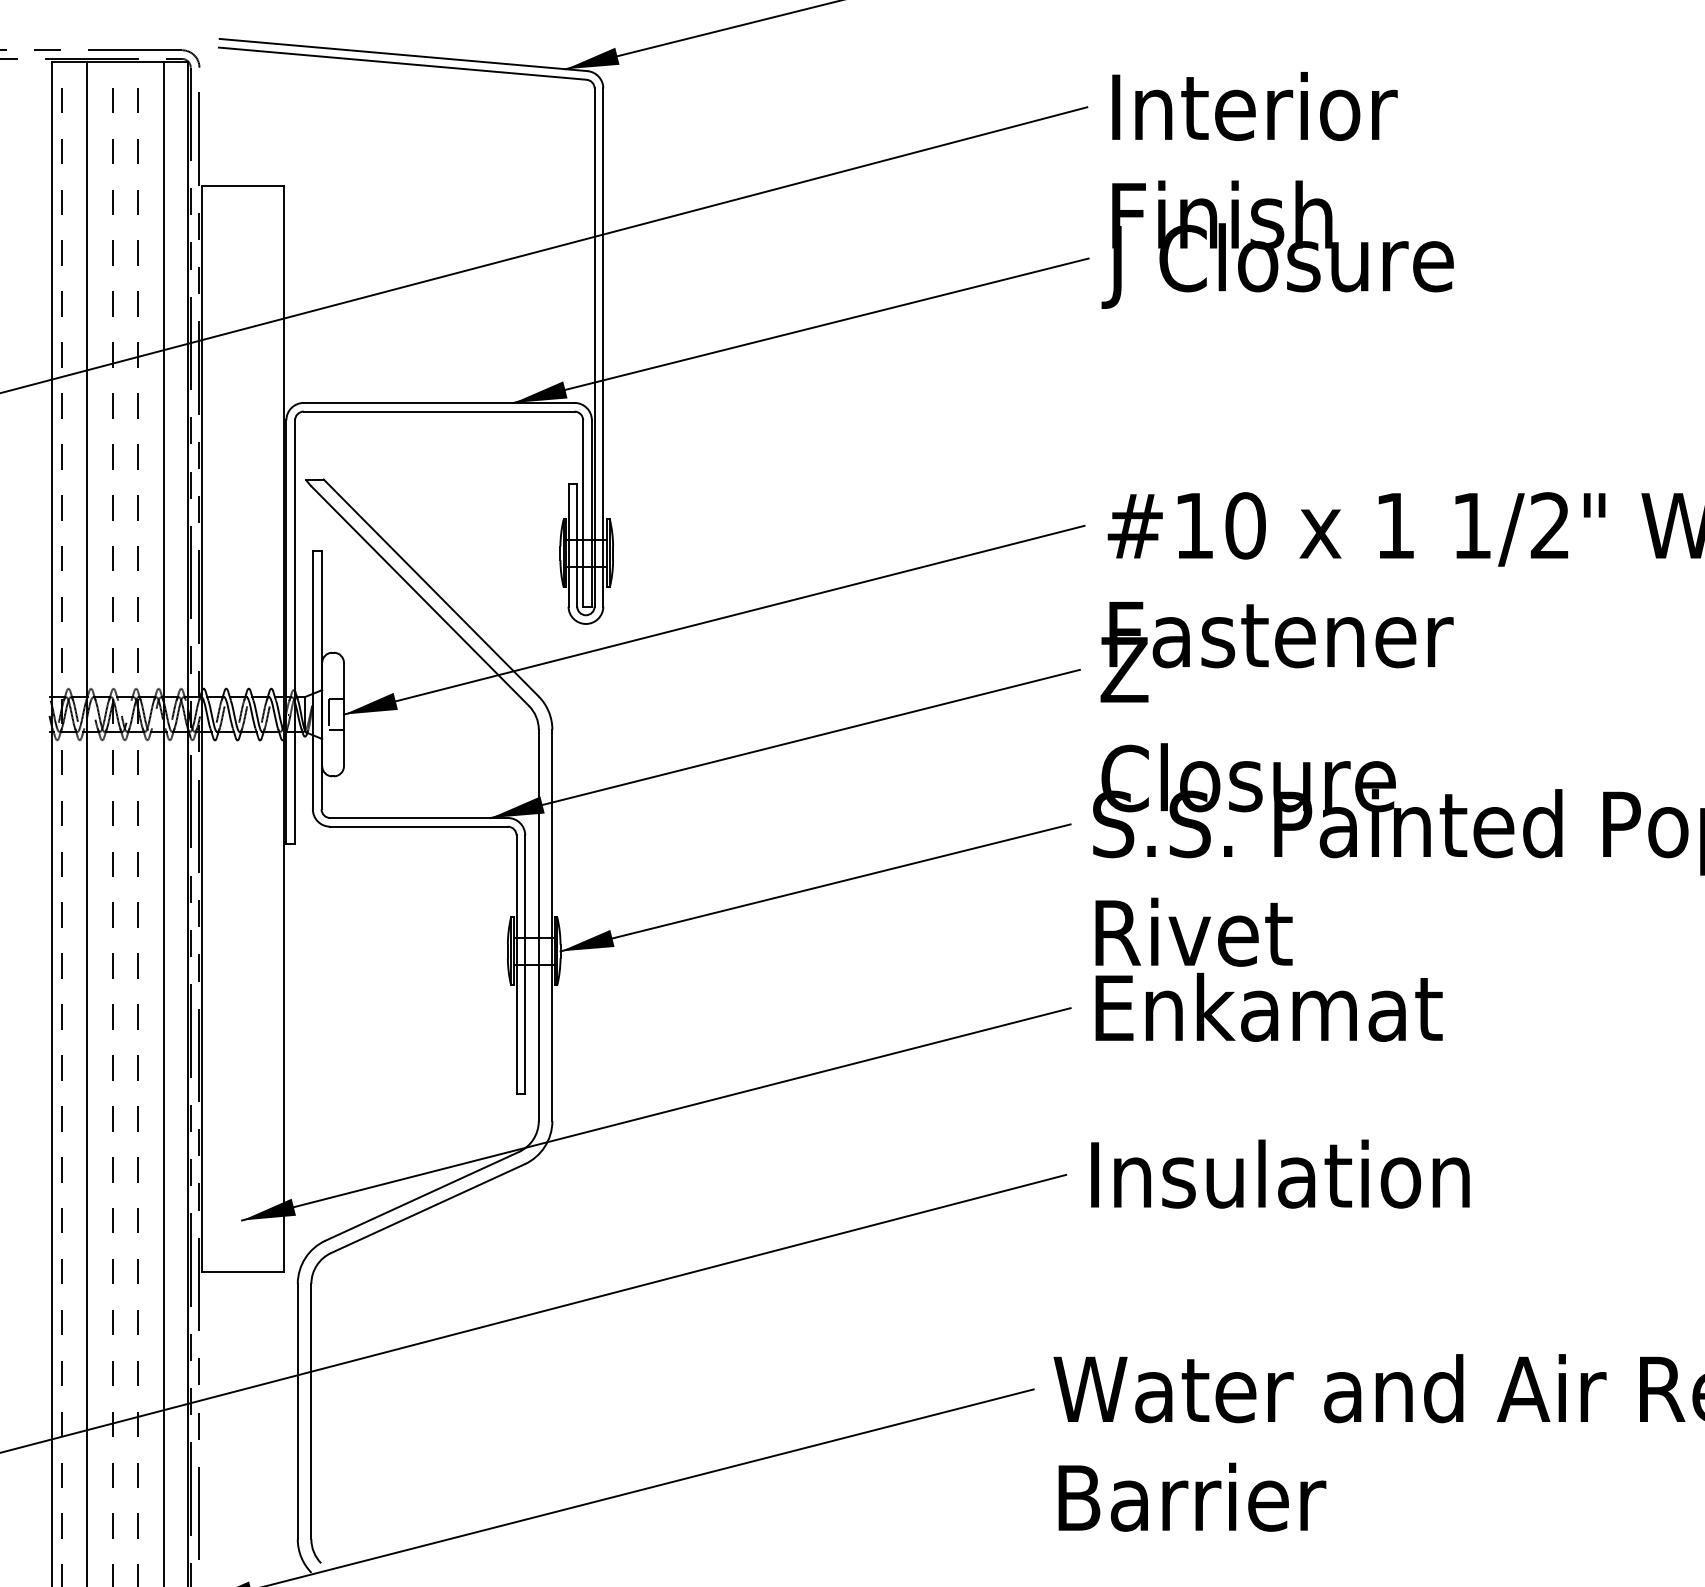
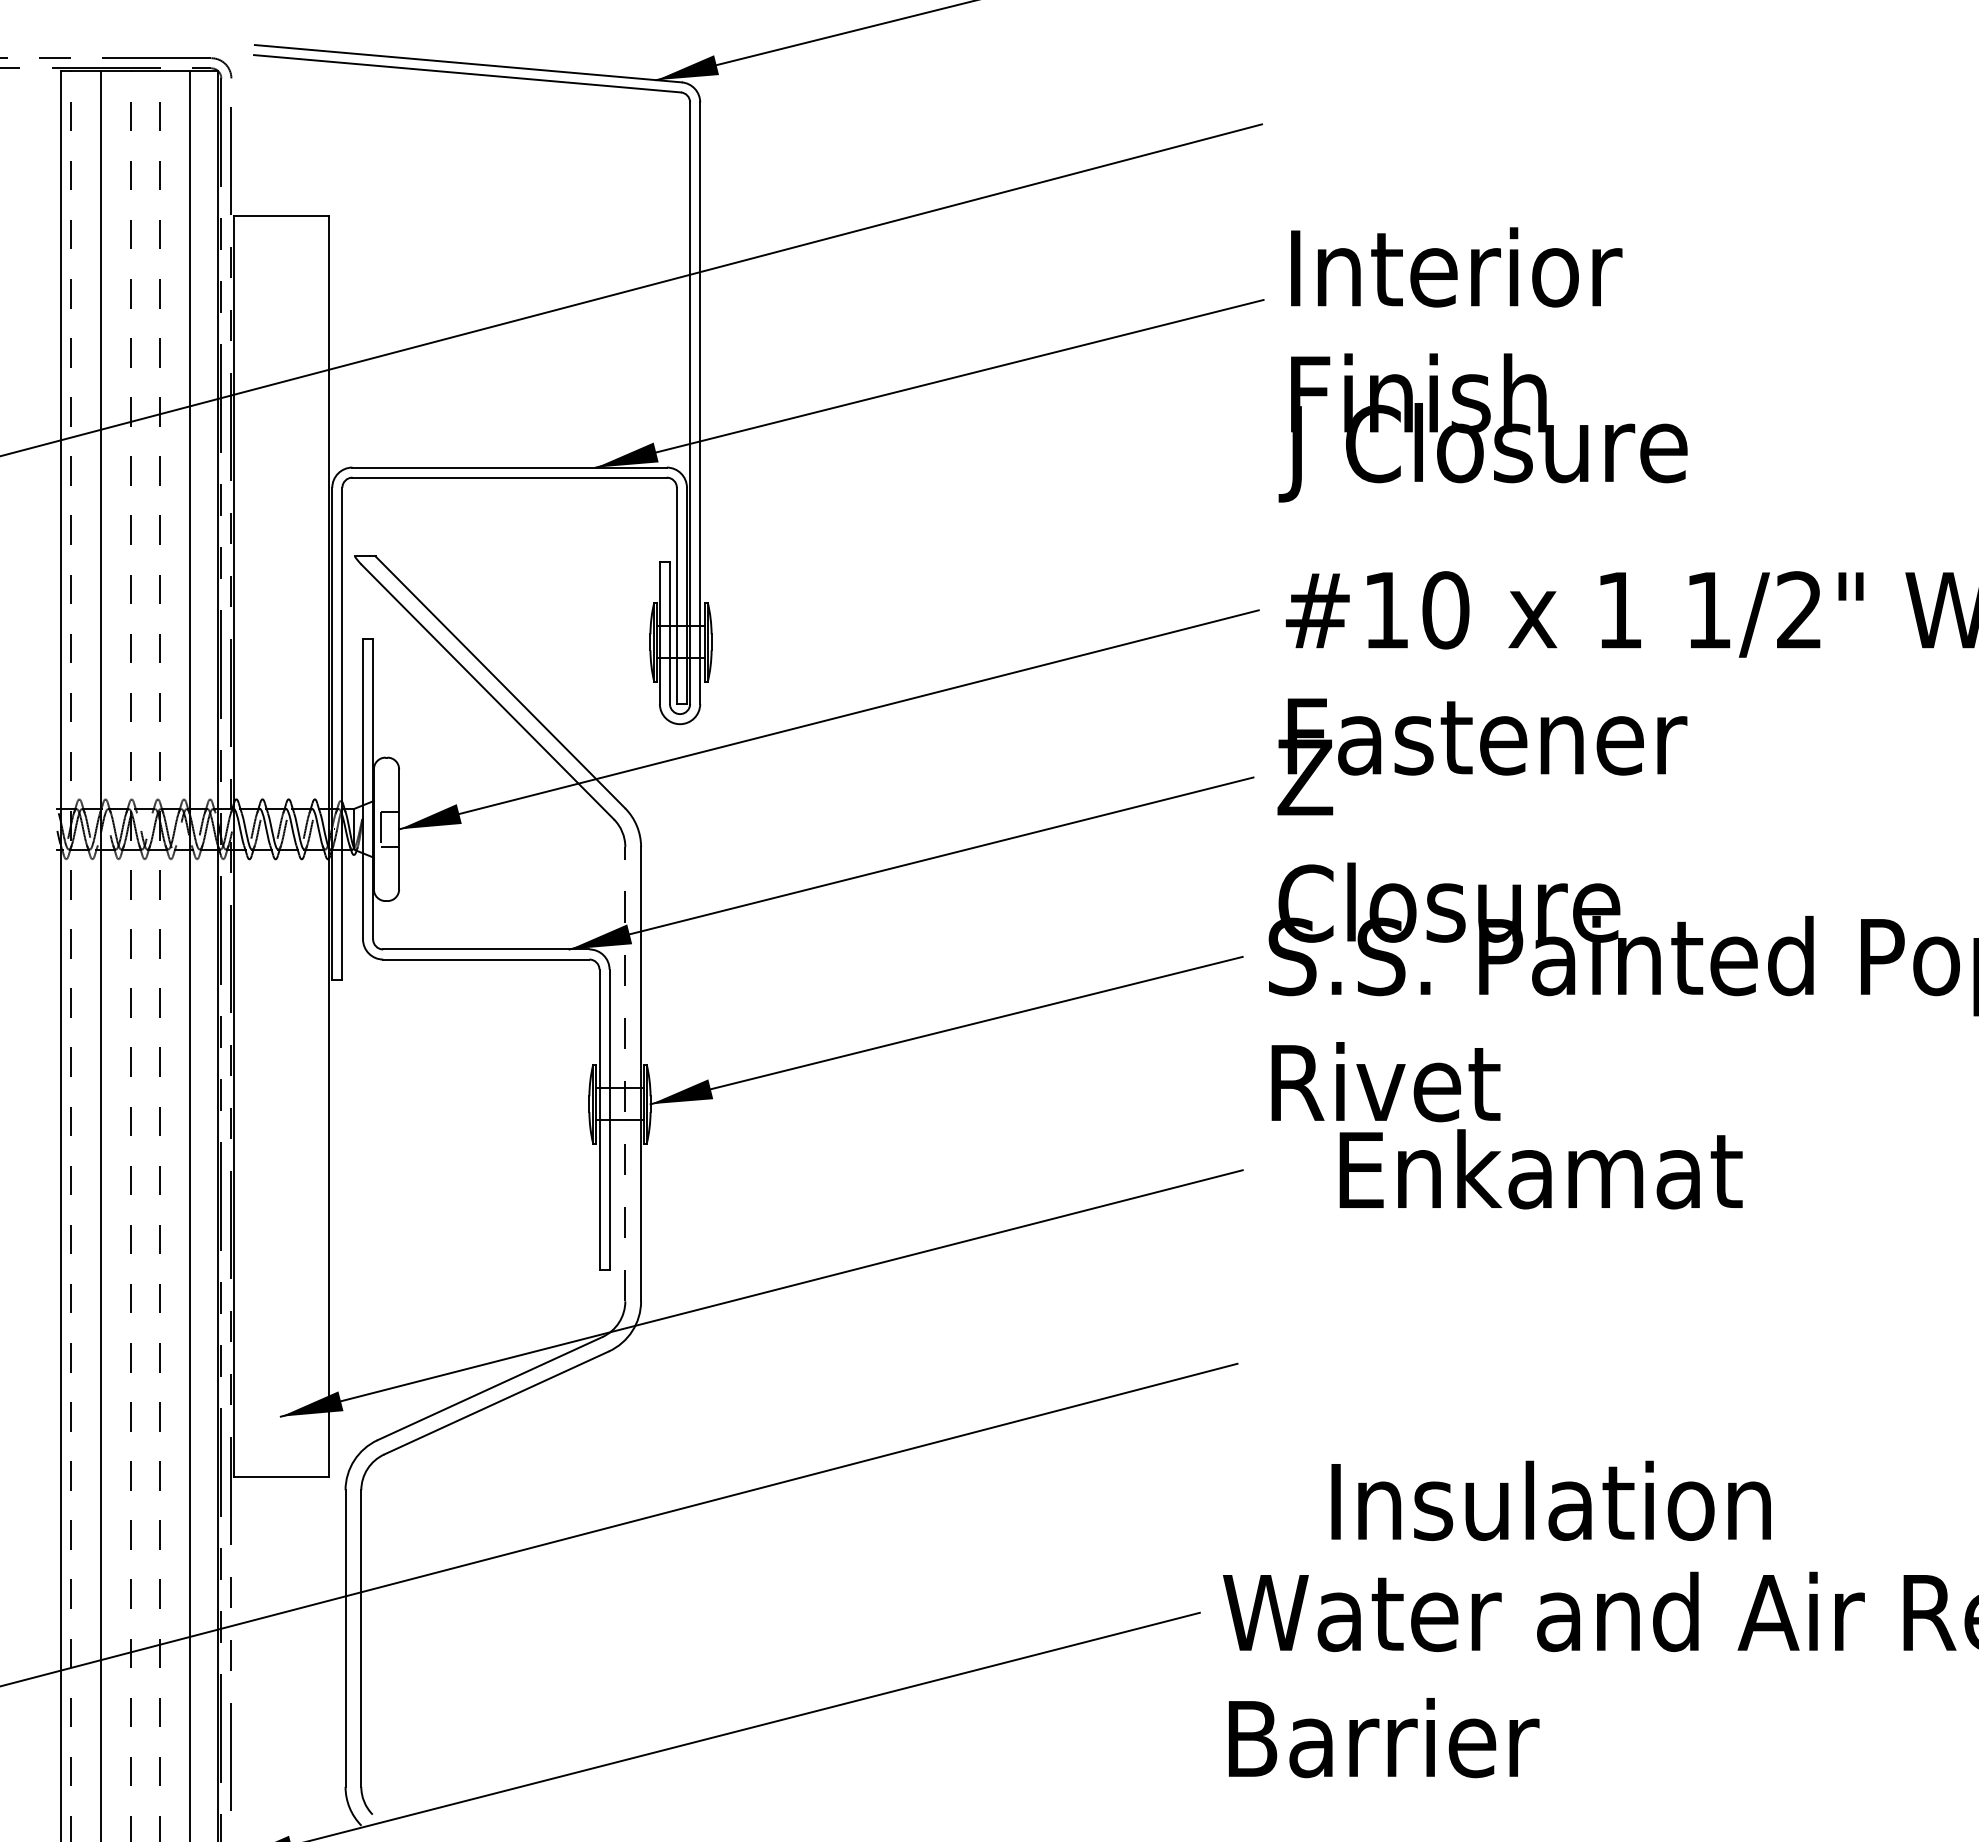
text: (1277, 190) -> (1482, 364), moved
line: (538, 924) -> (625, 1073), solid -> dashed
text: (1268, 1007) -> (1540, 1169), moved
text: (1279, 1173) -> (1550, 1500), moved

